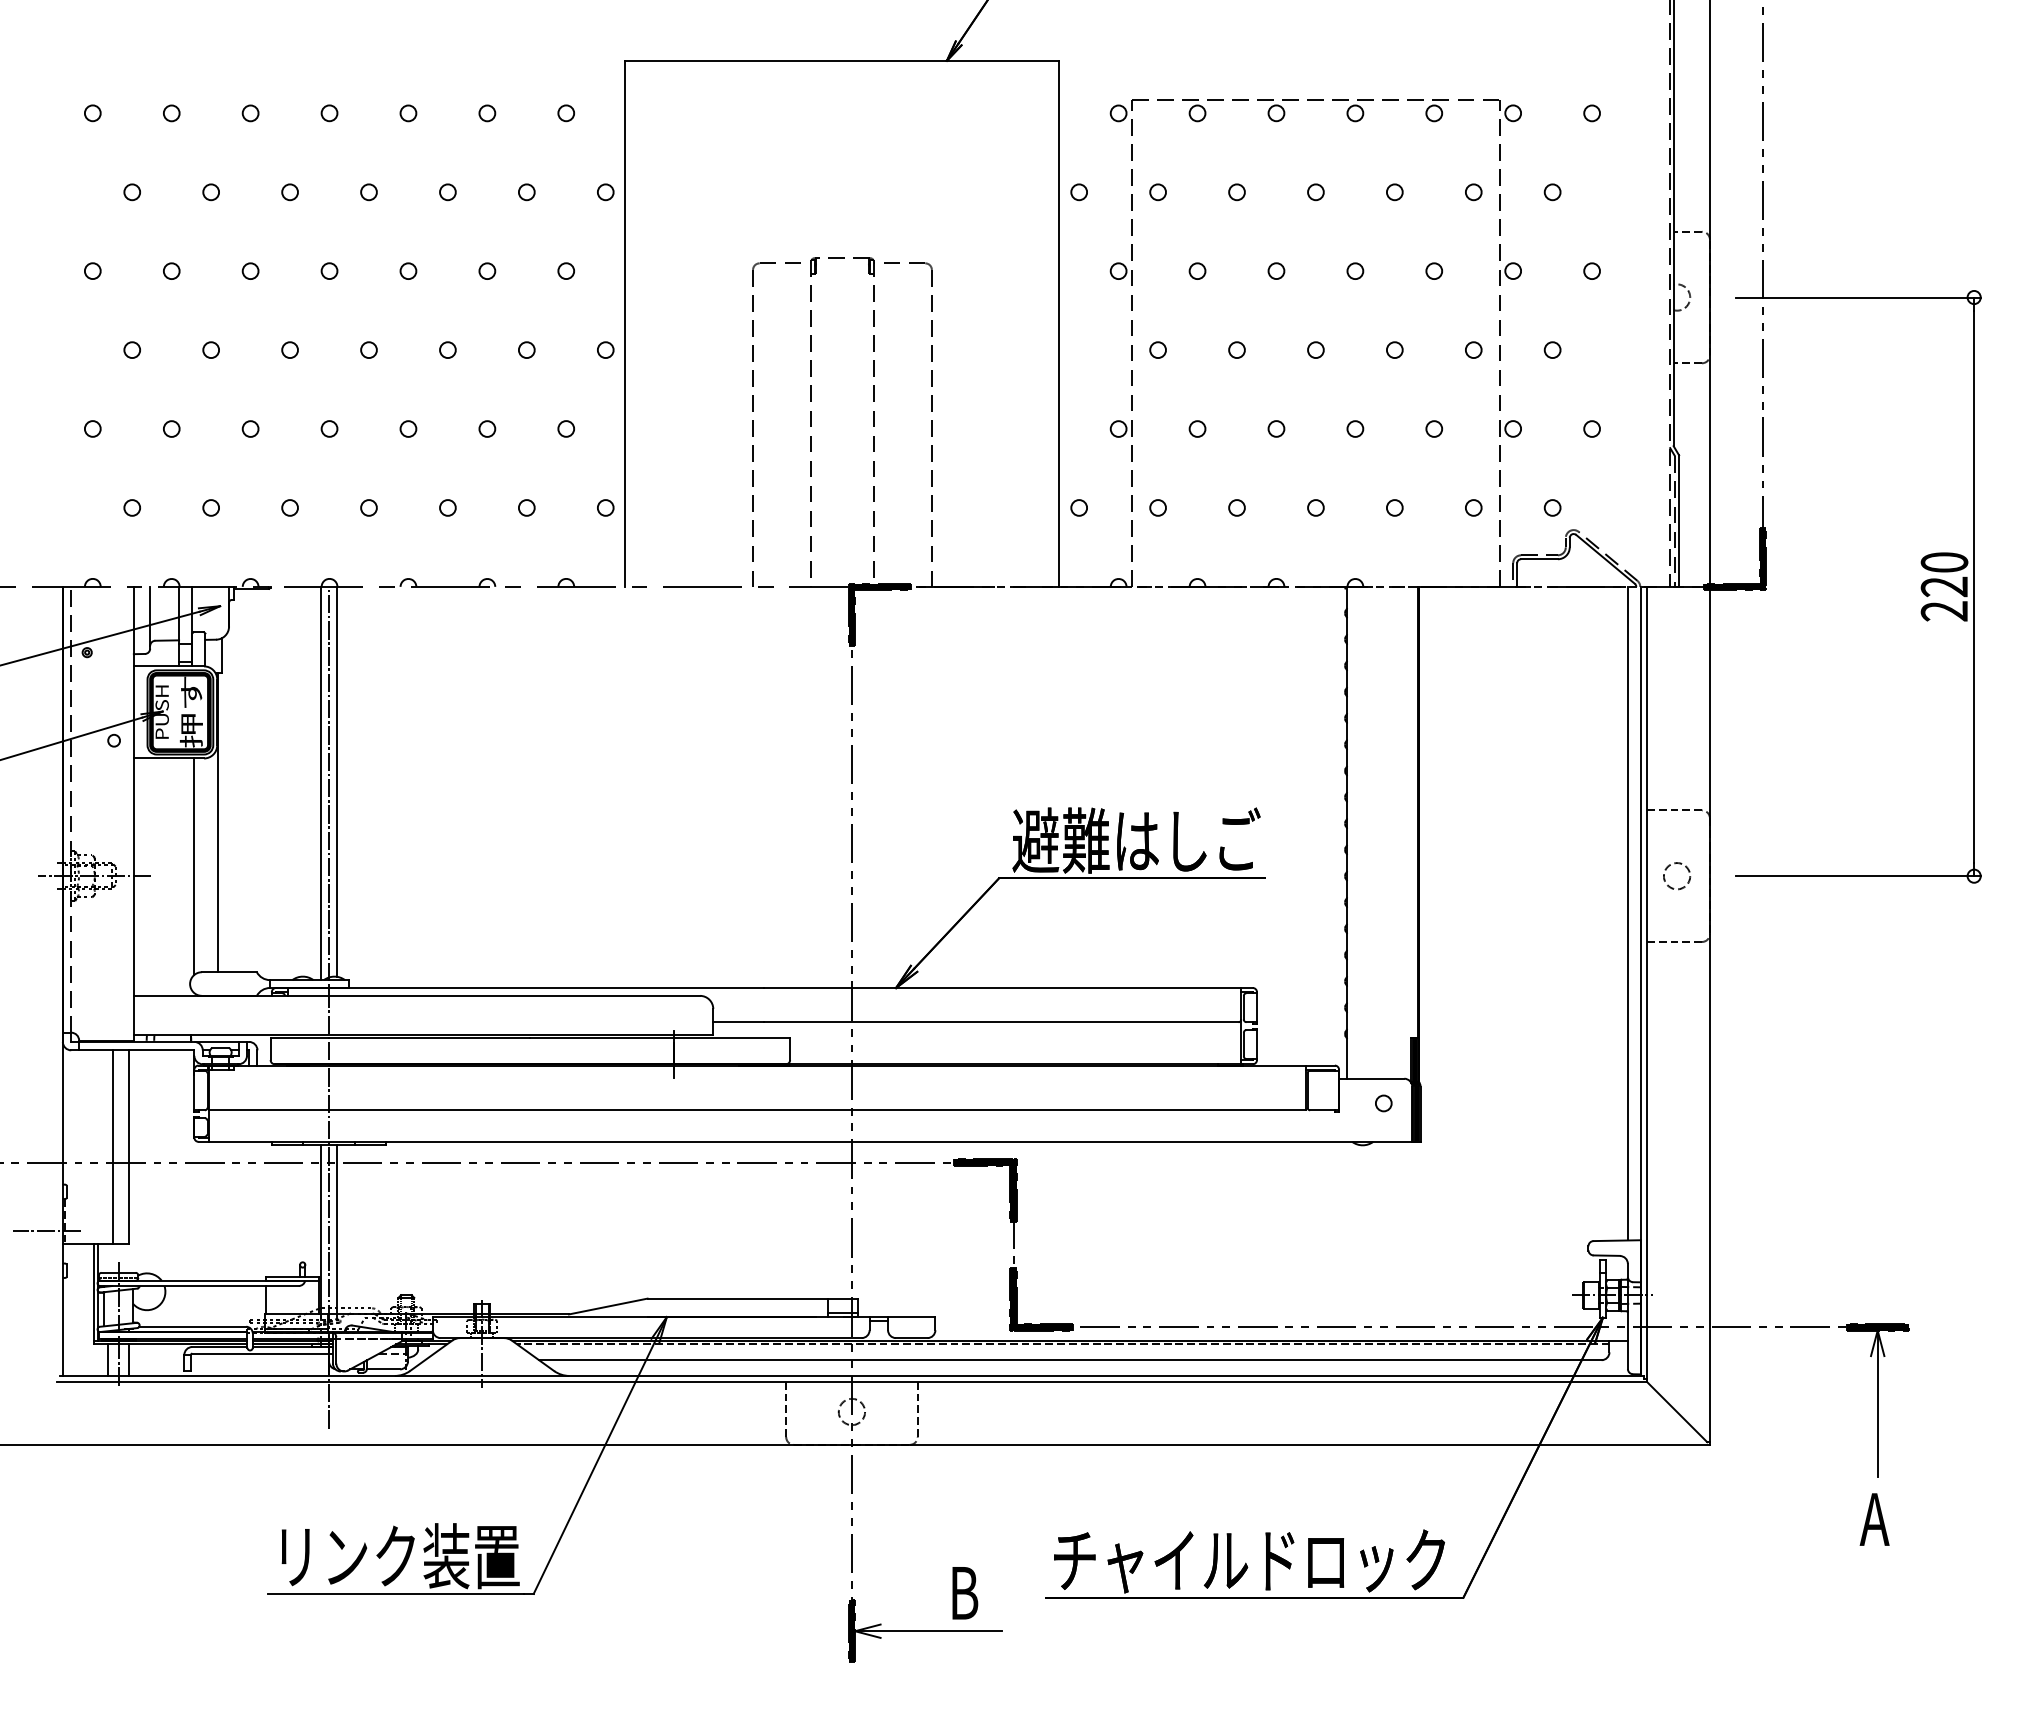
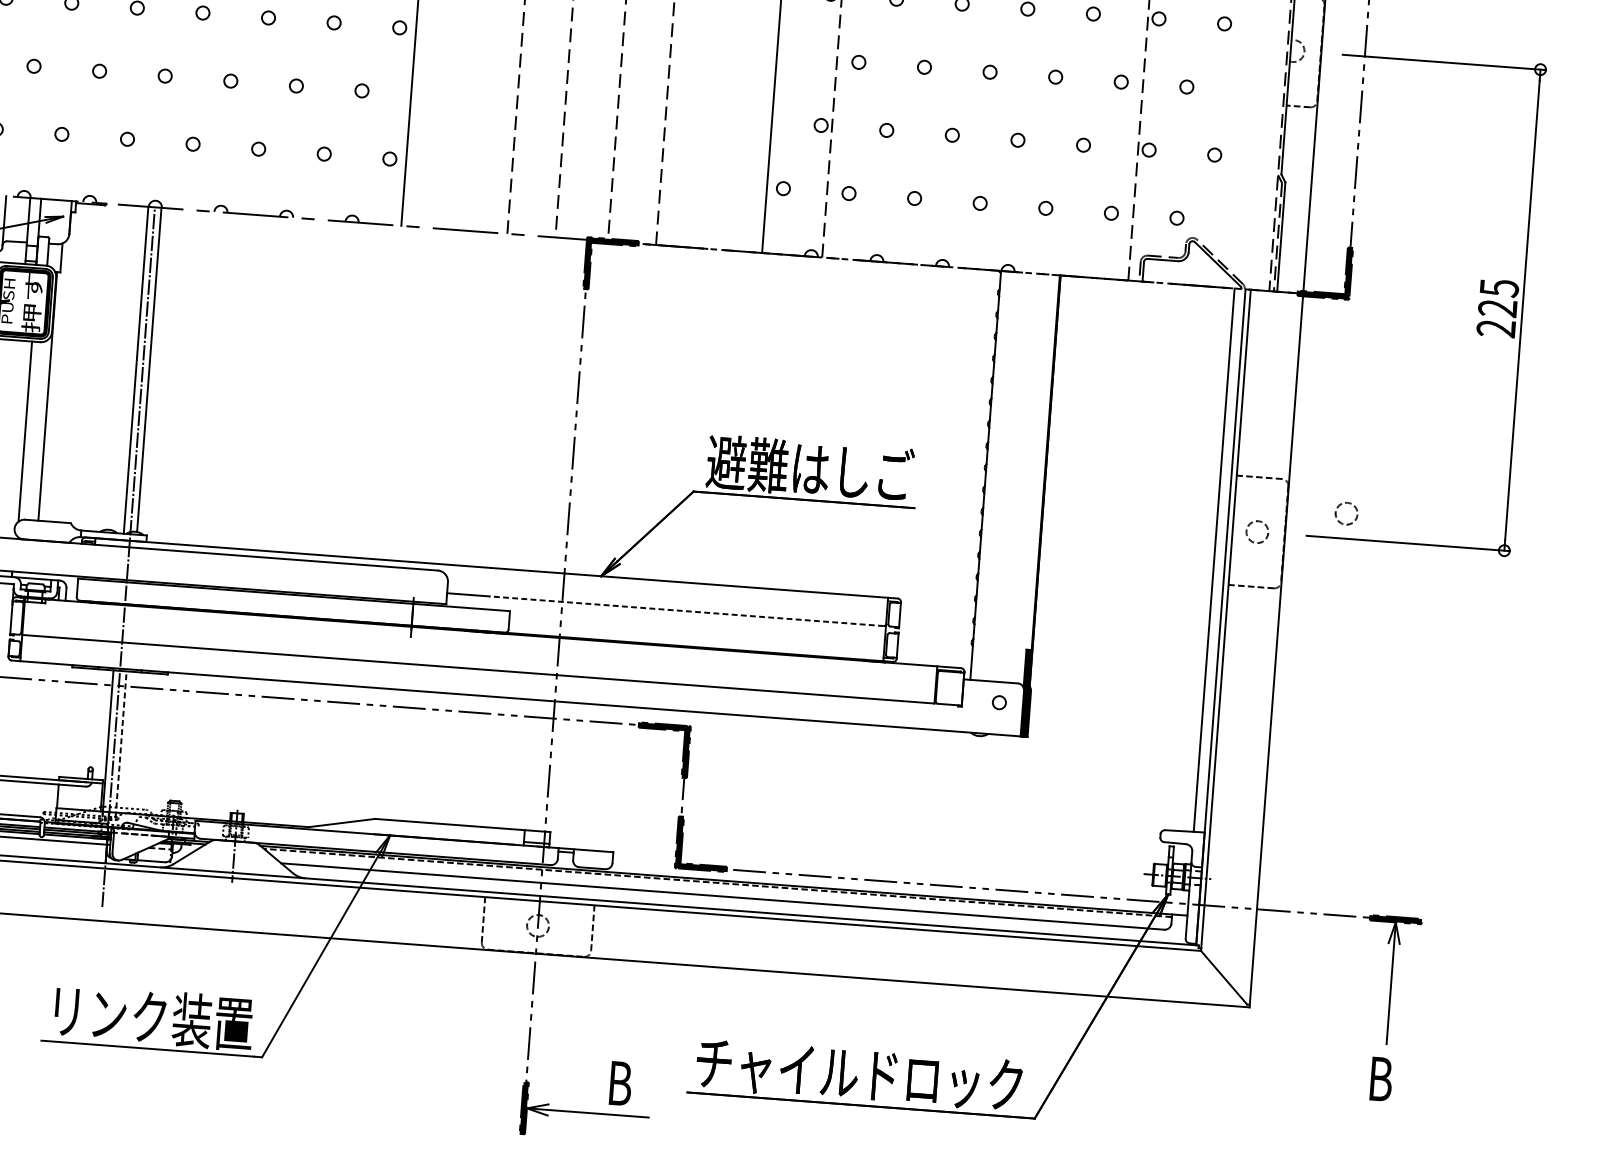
text: (1944, 562) -> (1499, 288), 220 -> 225
circle: (1782, 846) -> (1346, 514), added
line: (1000, 1022) -> (685, 611), solid -> dashed
line: (336, 1232) -> (120, 744), solid -> dashed
text: (1874, 1519) -> (1381, 1079), A -> B

